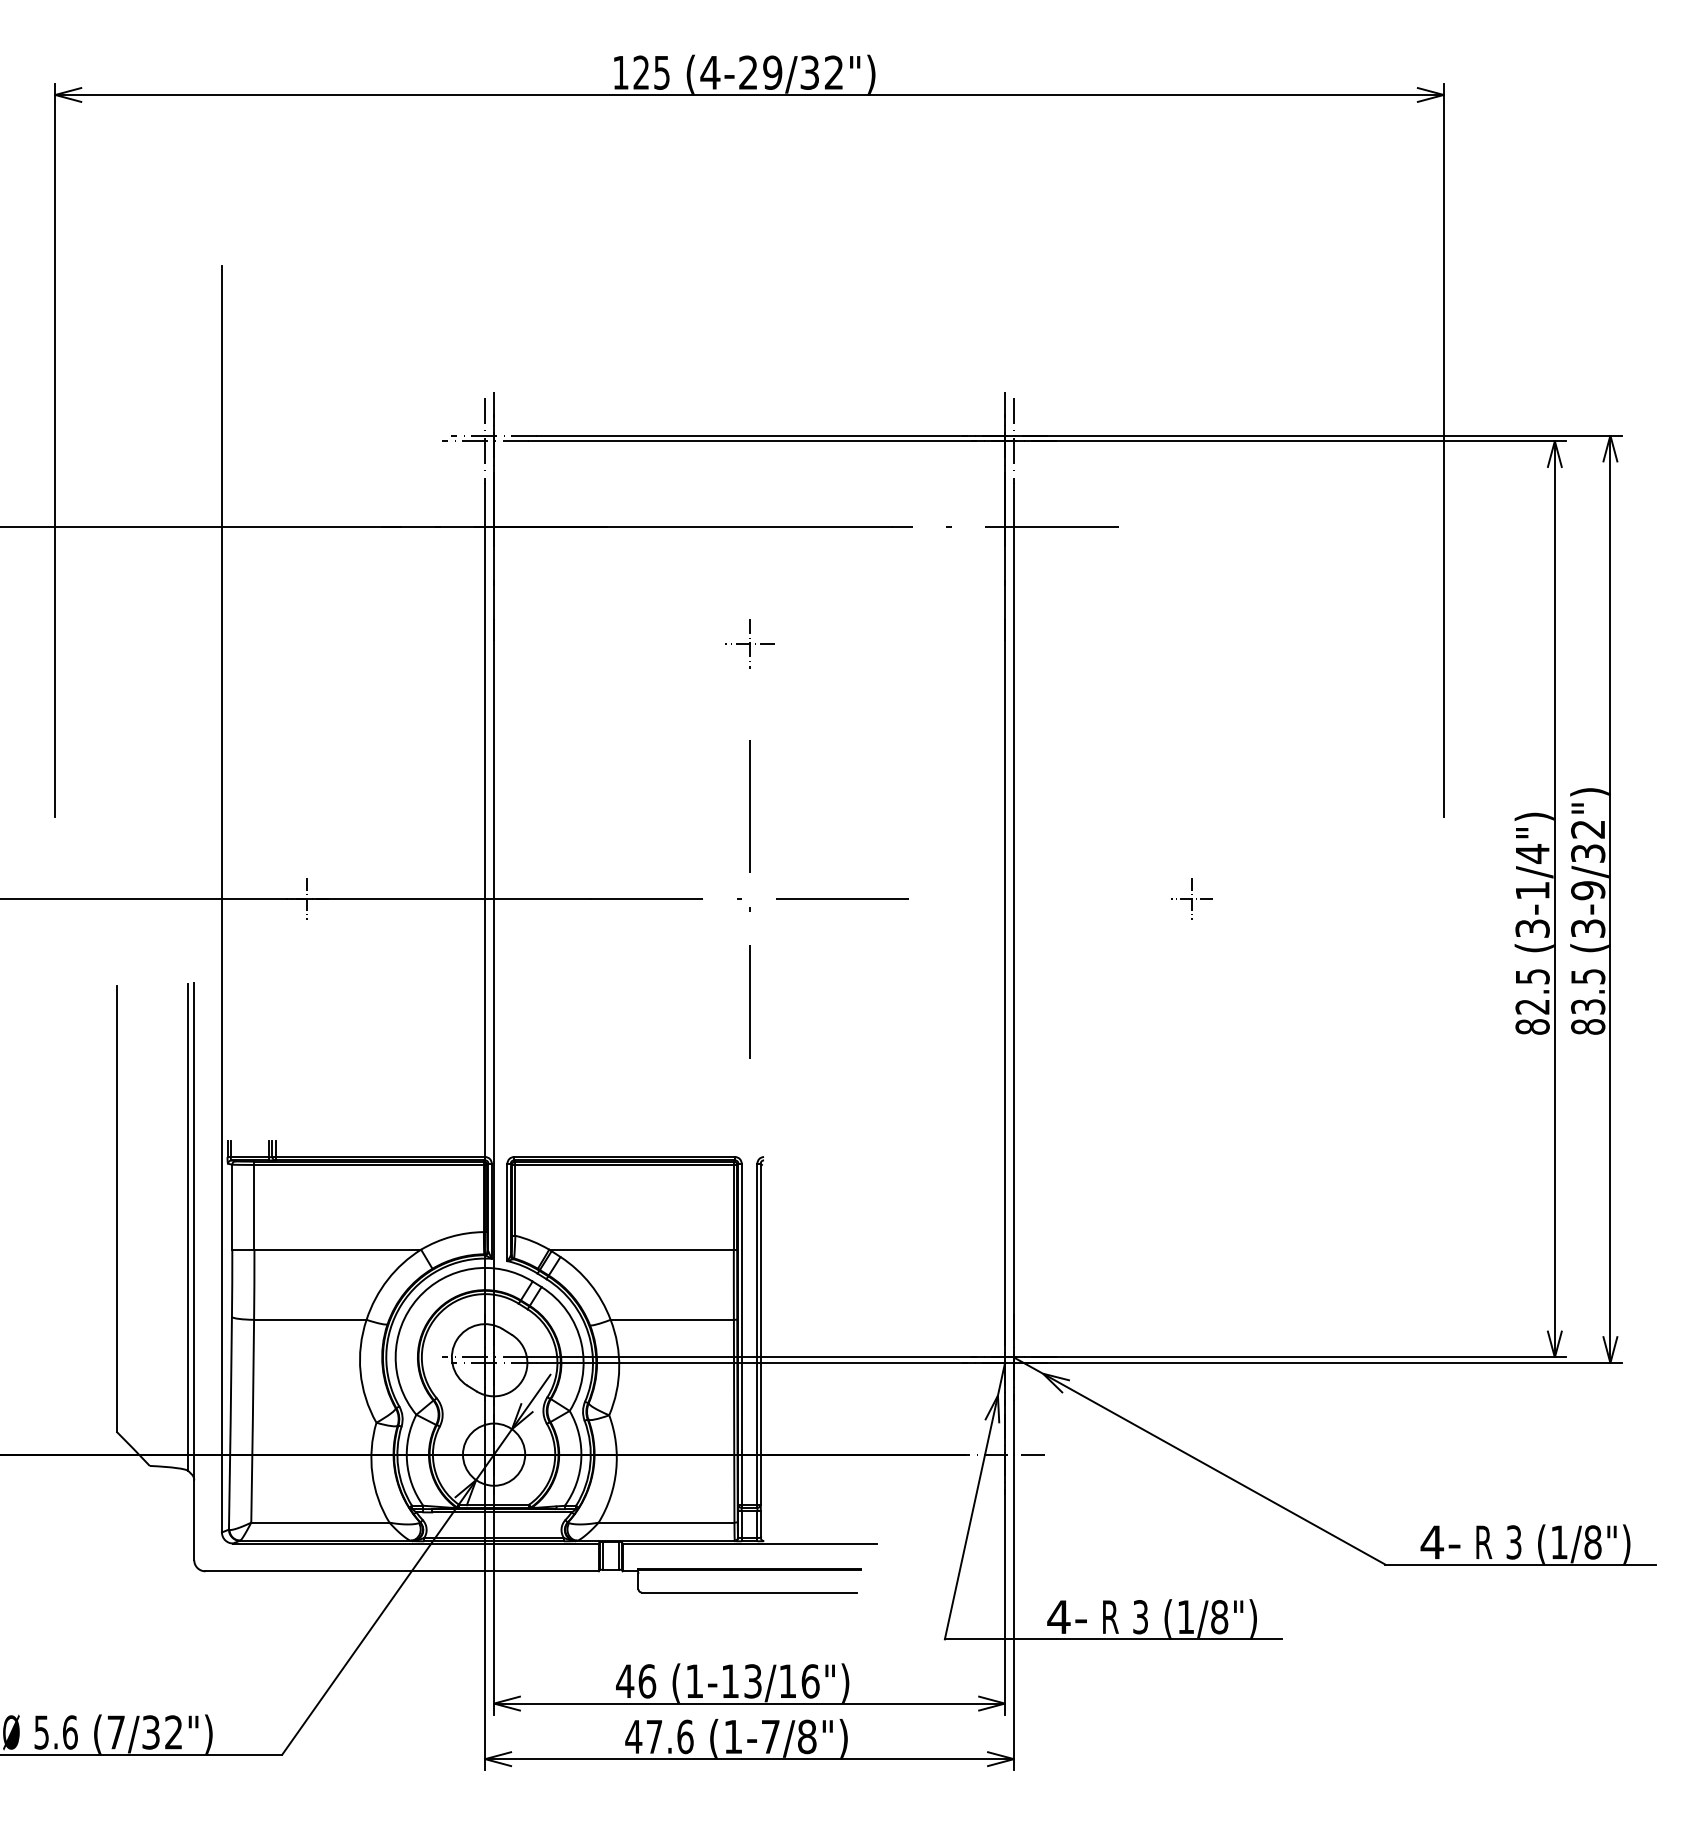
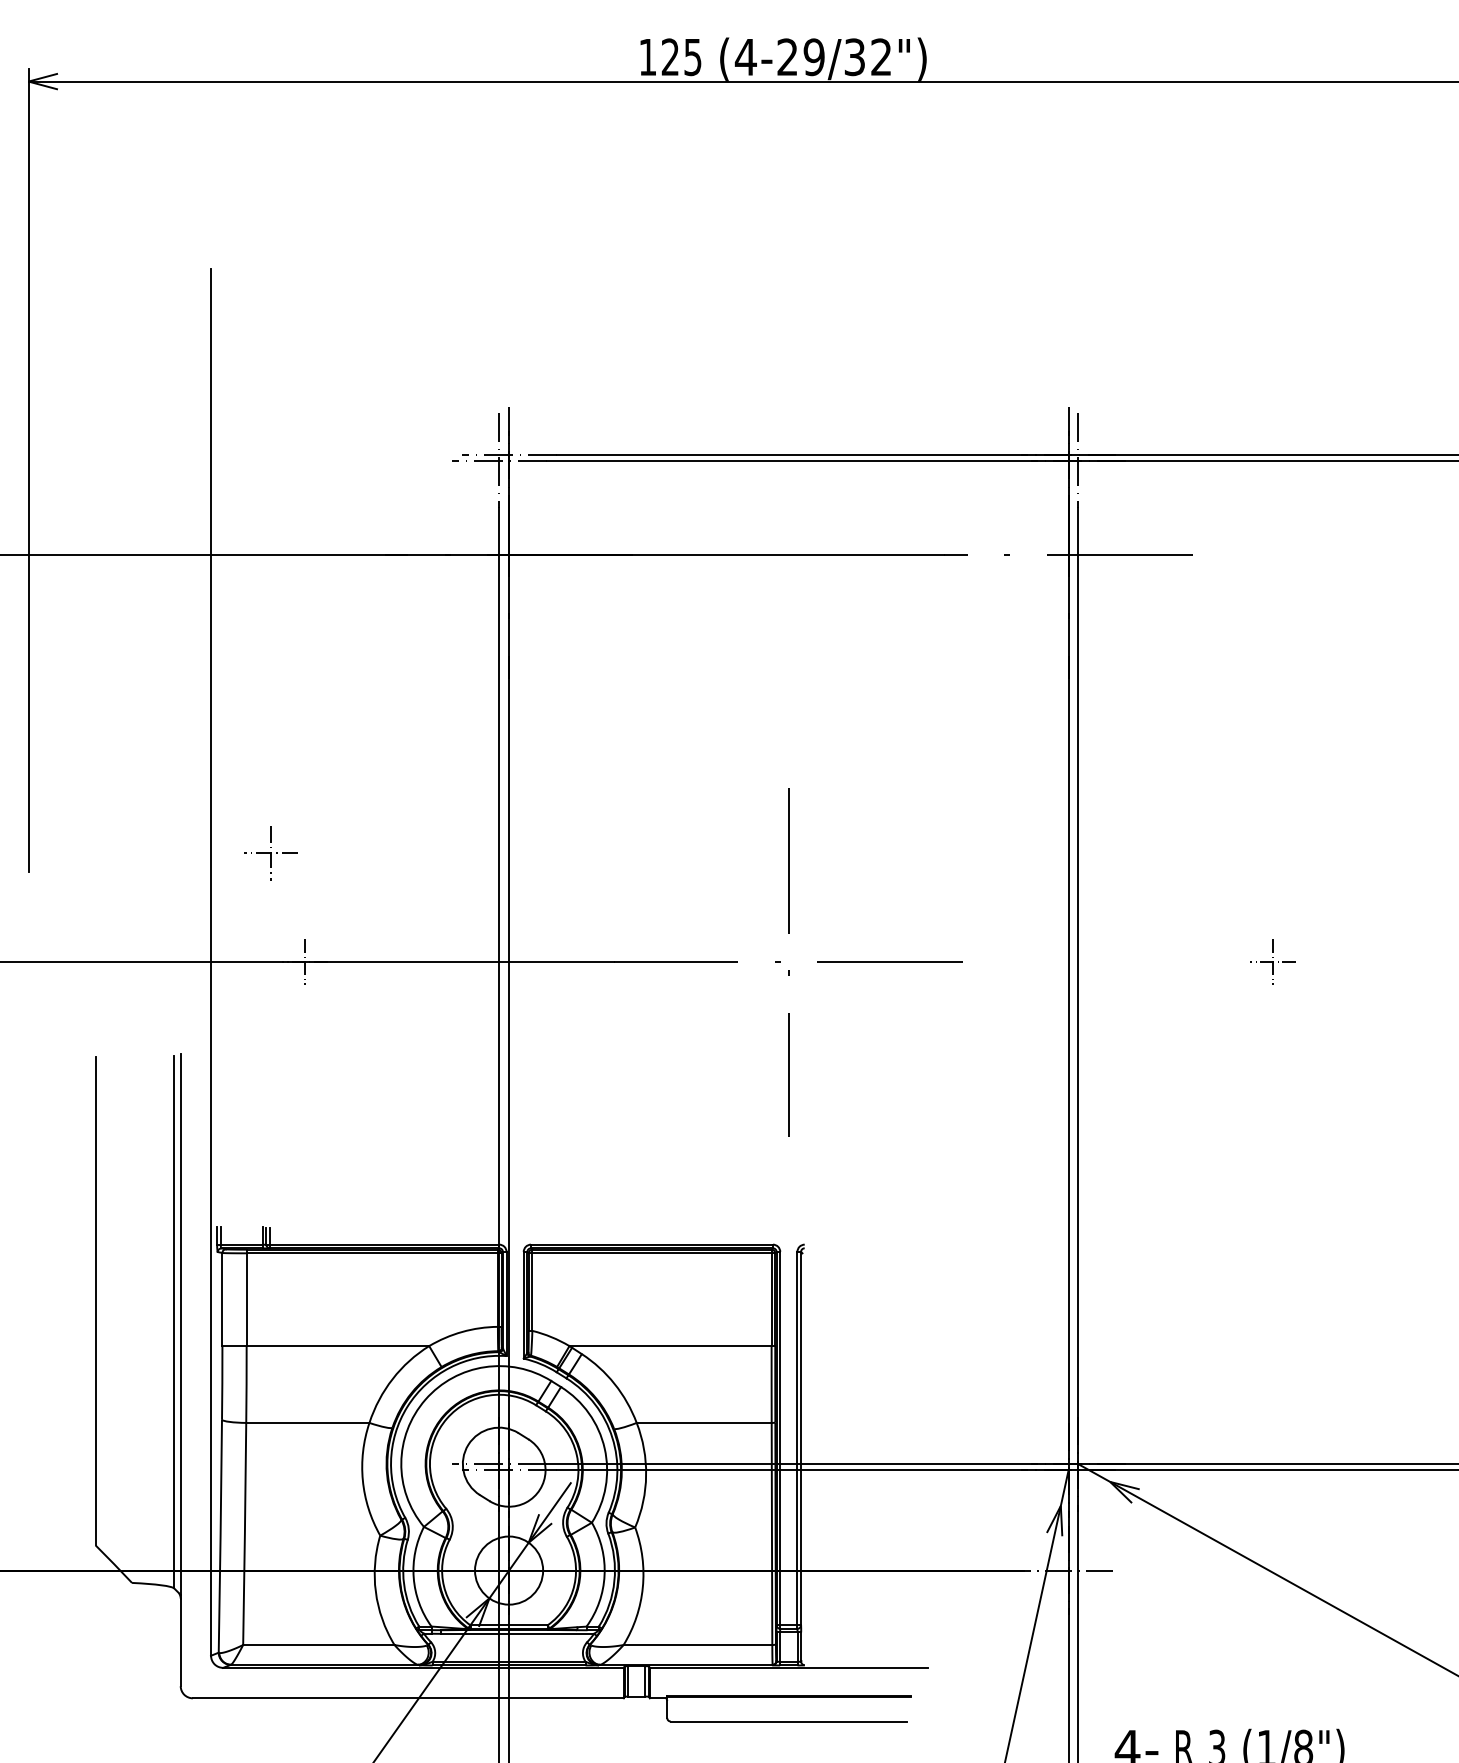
part: (749, 643) -> (270, 853), moved

